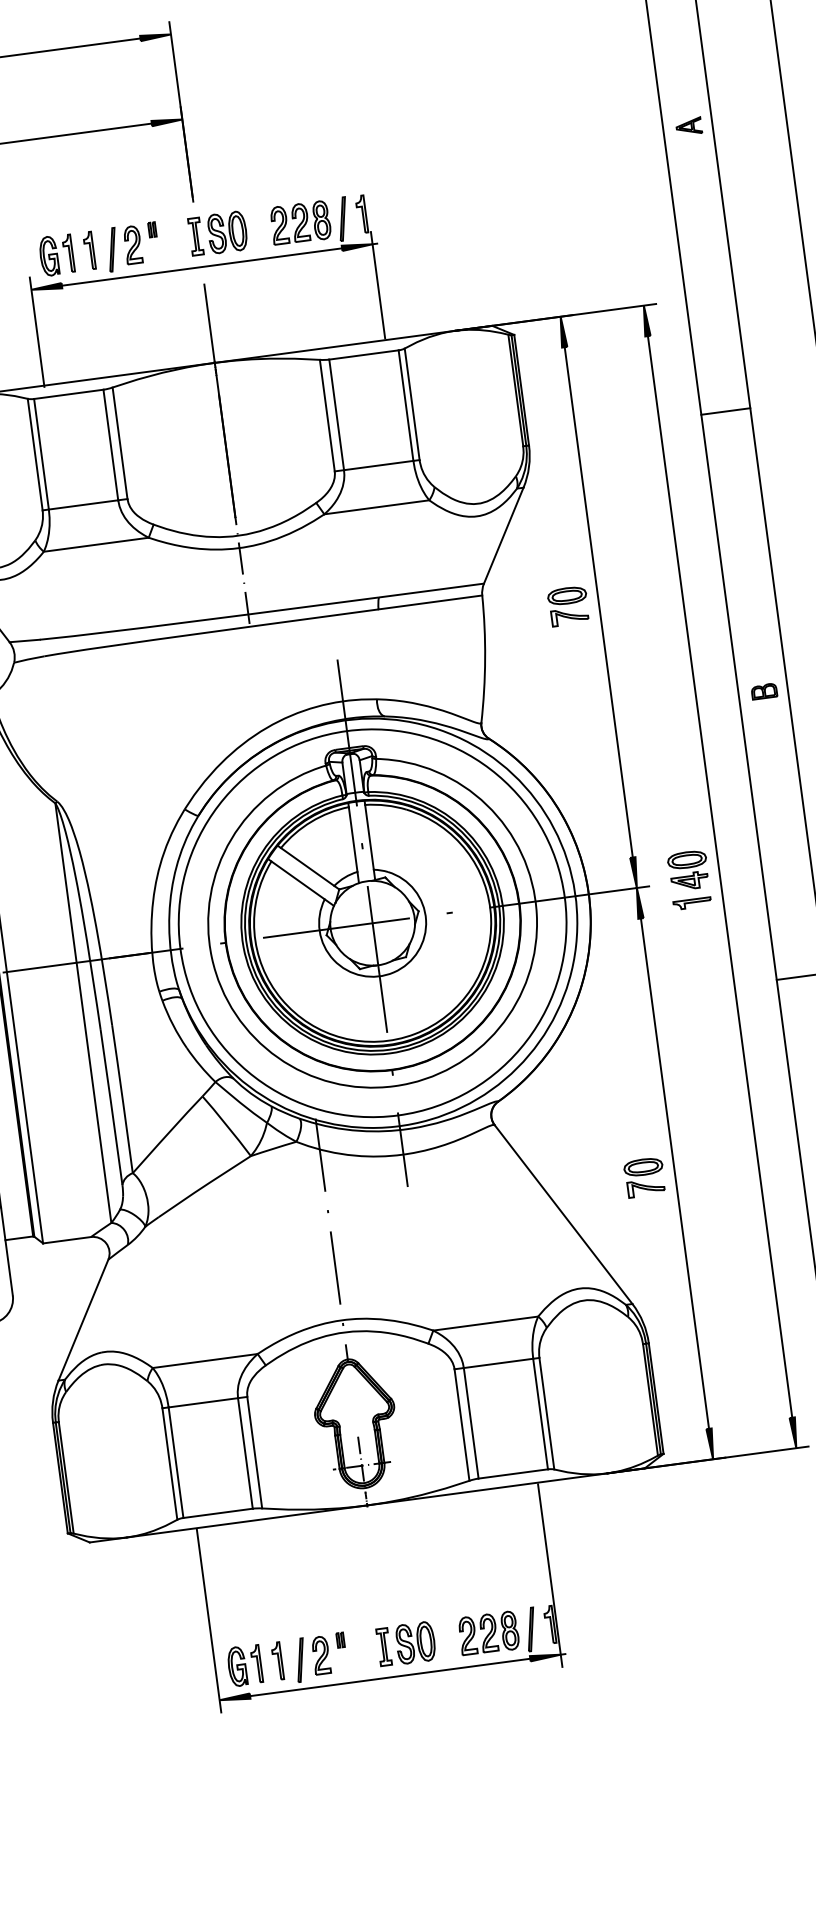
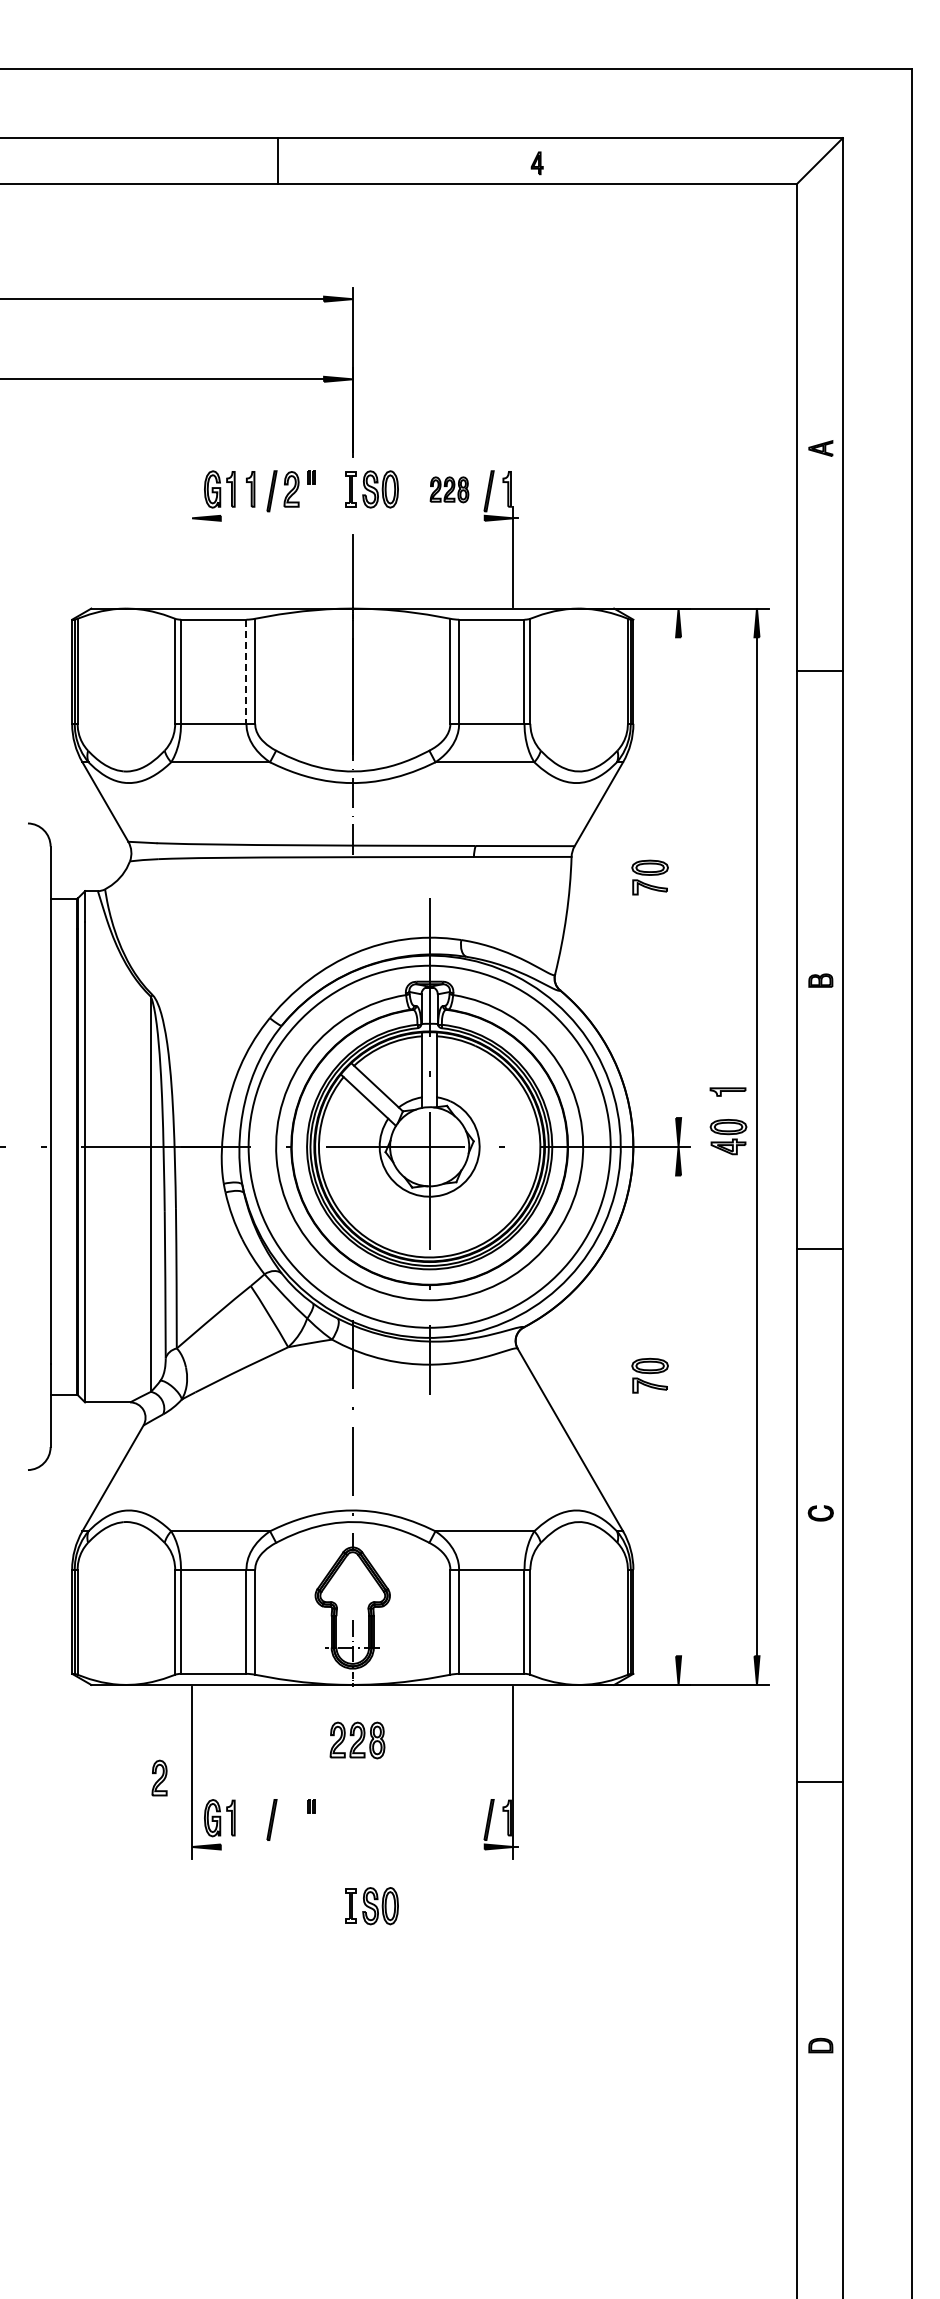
part: (300, 222) -> (449, 489), size x0.7
line: (201, 267) -> (352, 518), removed
line: (37, 331) -> (192, 557), removed
line: (725, 411) -> (819, 670), moved
line: (111, 445) -> (246, 672), solid -> dashed
line: (598, 602) -> (678, 877), removed
part: (691, 903) -> (727, 1091), moved
line: (674, 1173) -> (678, 1415), removed
part: (644, 1177) -> (649, 1375), moved
part: (488, 1633) -> (357, 1740), moved
part: (406, 1644) -> (371, 1906), moved
part: (320, 1654) -> (159, 1777), moved
part: (277, 1660) -> (250, 1817), removed
line: (389, 1678) -> (352, 1847), removed

